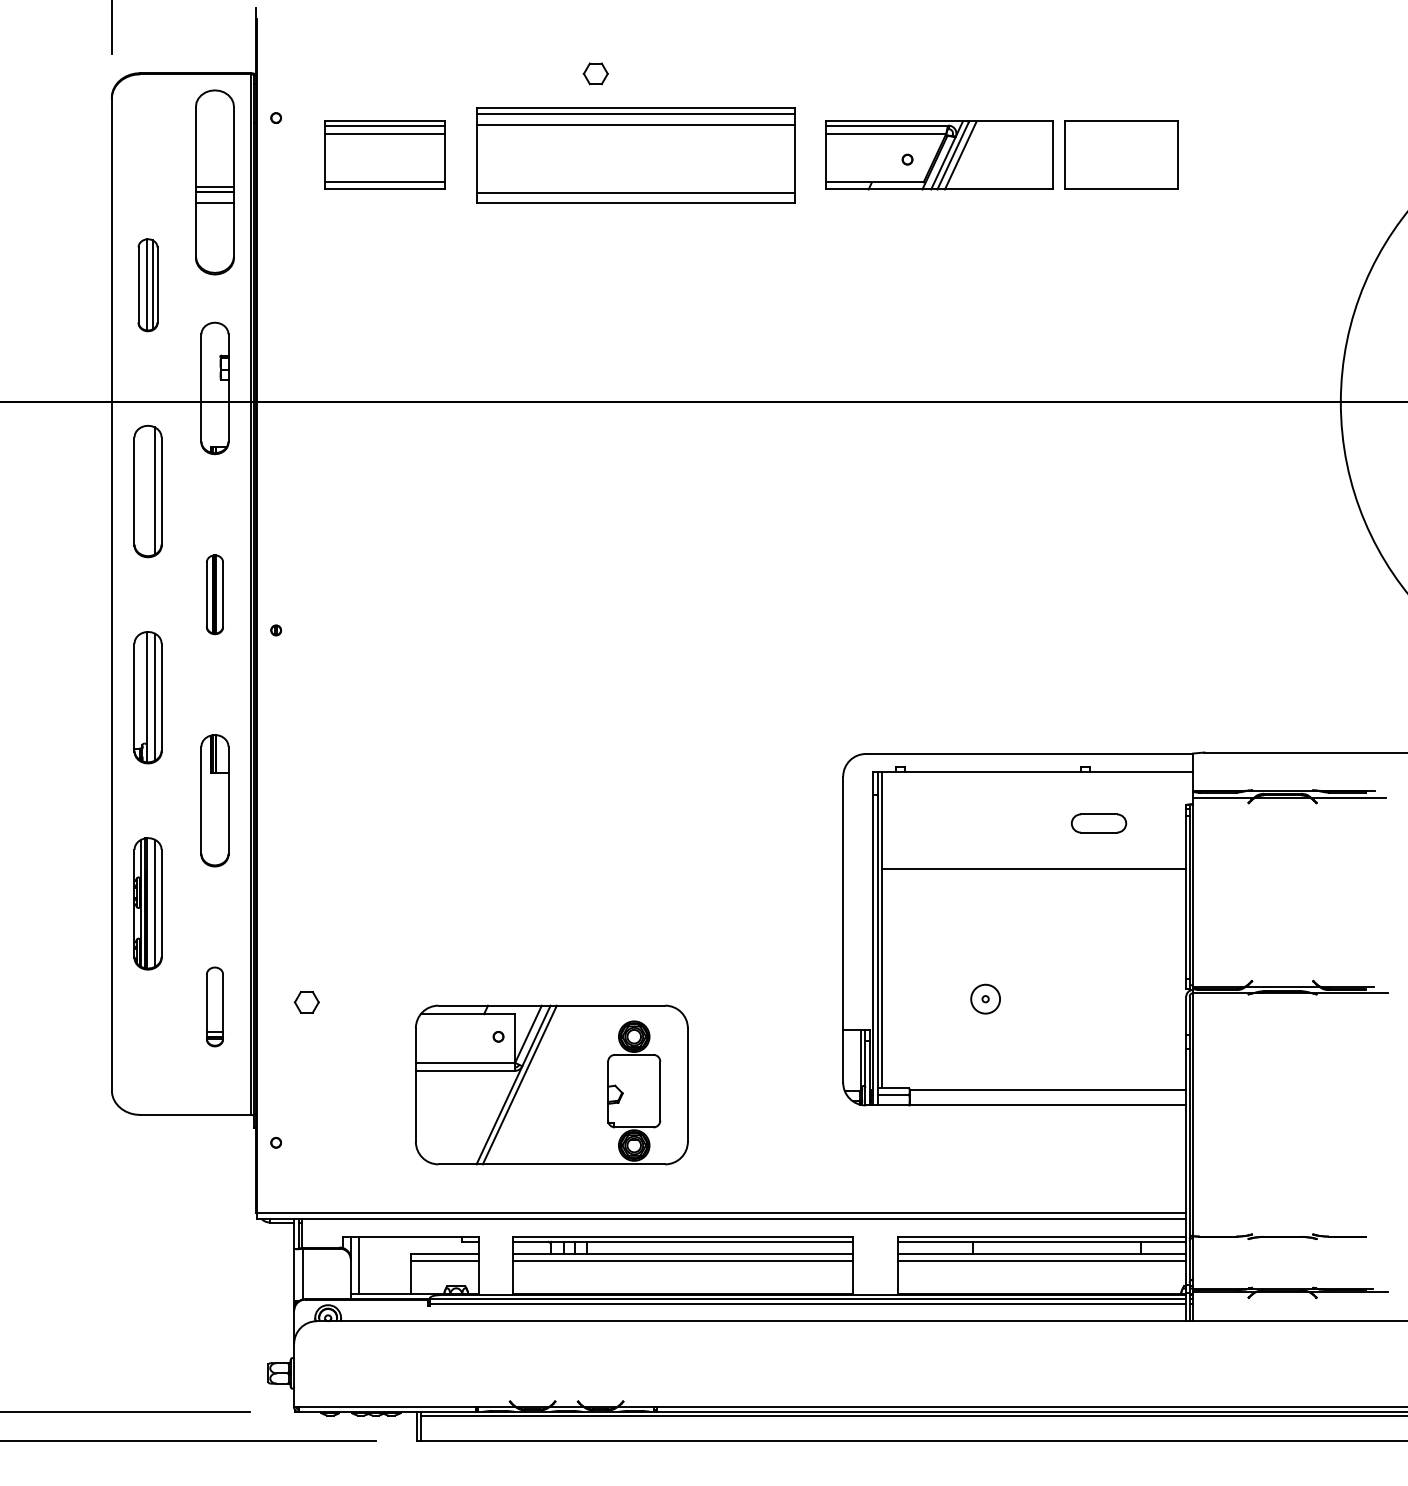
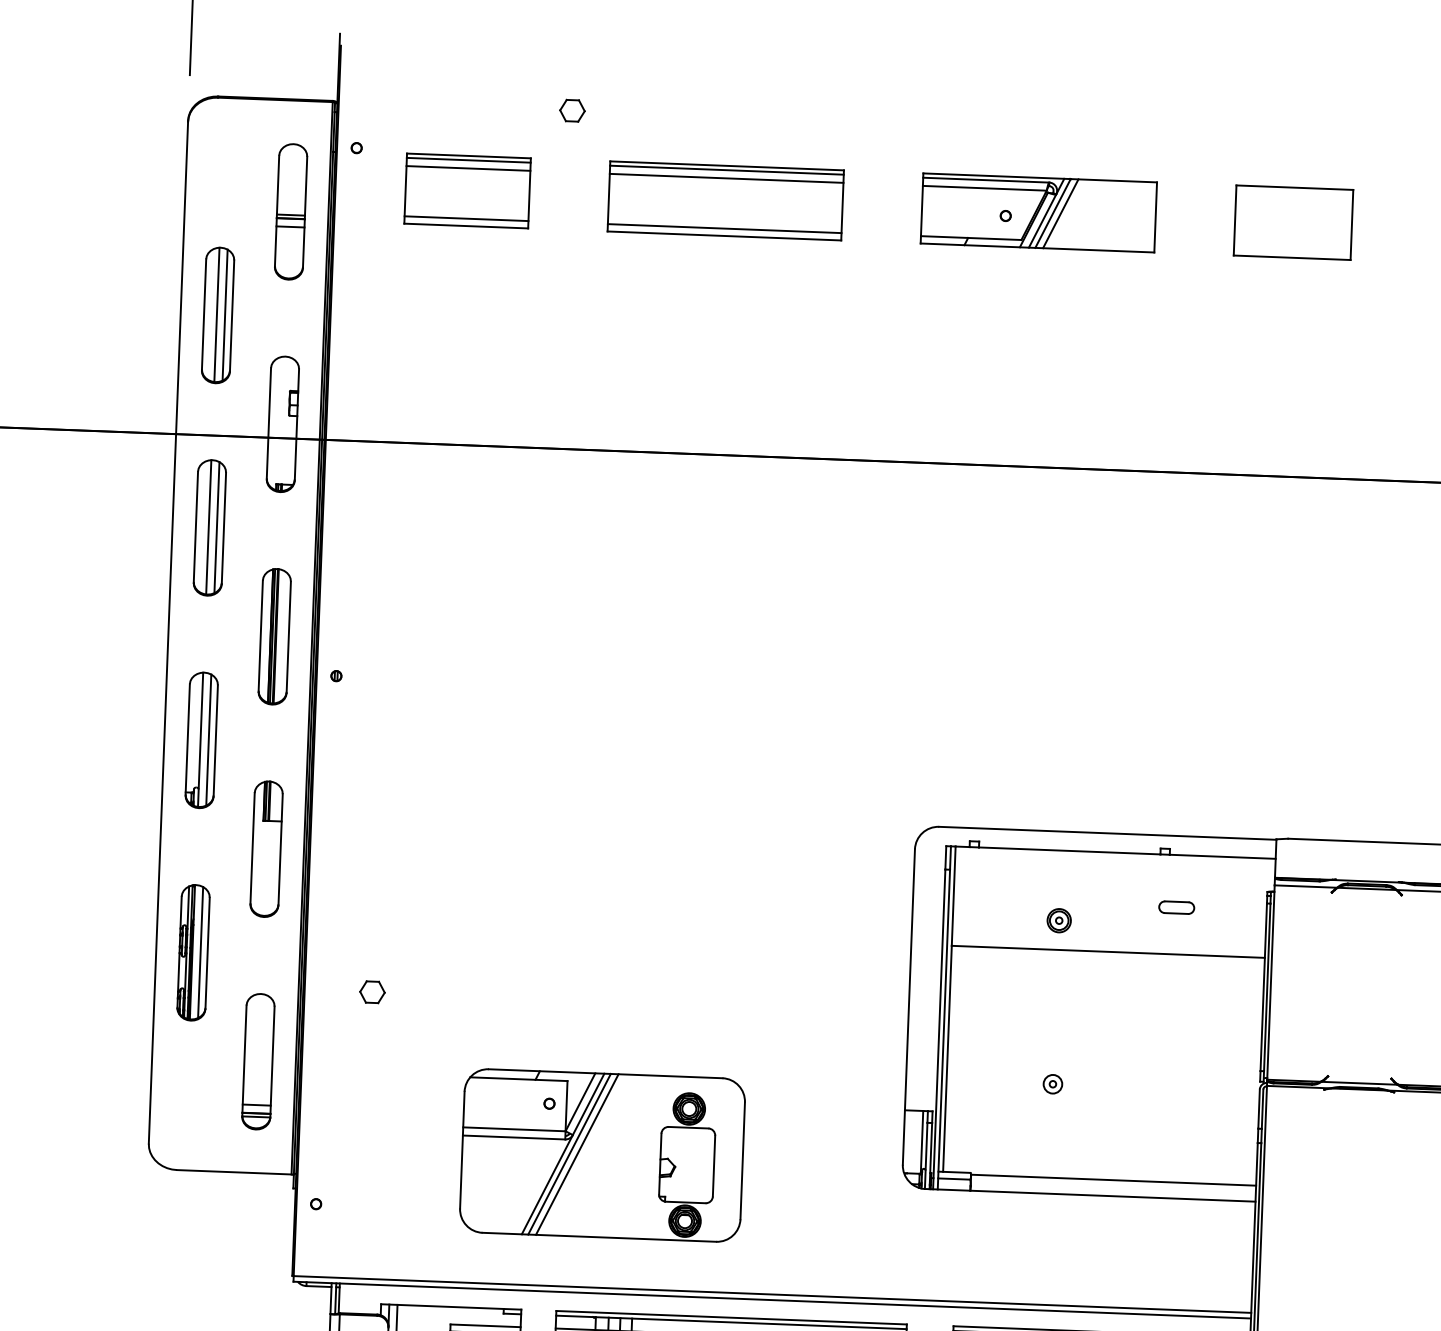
part: (595, 73) -> (572, 110), moved
part: (635, 154) -> (725, 199), size x0.71
part: (1121, 154) -> (1293, 221), moved
part: (214, 181) -> (290, 211), size x0.71
part: (147, 284) -> (217, 314), size x1.43
line: (146, 490) -> (208, 526), added
part: (214, 594) -> (274, 636), size x1.67
part: (1098, 823) -> (1176, 907), size x0.62
part: (985, 840) -> (1059, 920), added
circle: (985, 999) -> (1052, 1084), size x0.62
part: (306, 1002) -> (372, 992), moved
part: (214, 1006) -> (257, 1061), size x1.67
line: (527, 1084) -> (577, 1154), added

